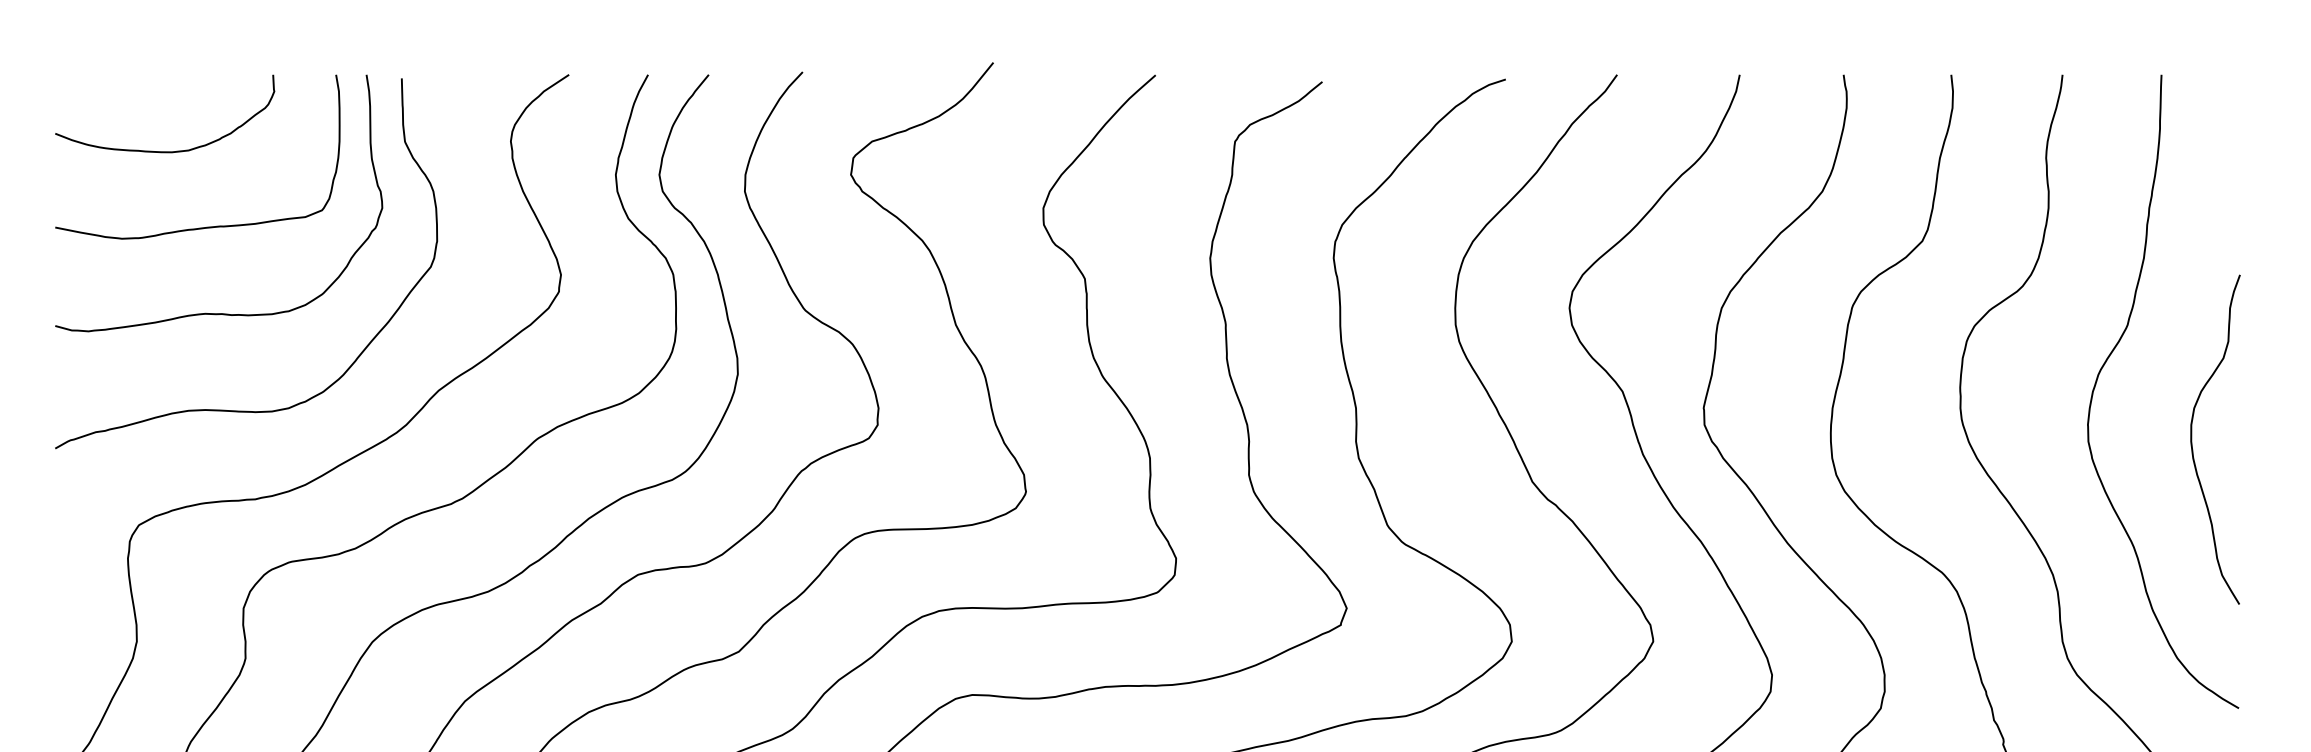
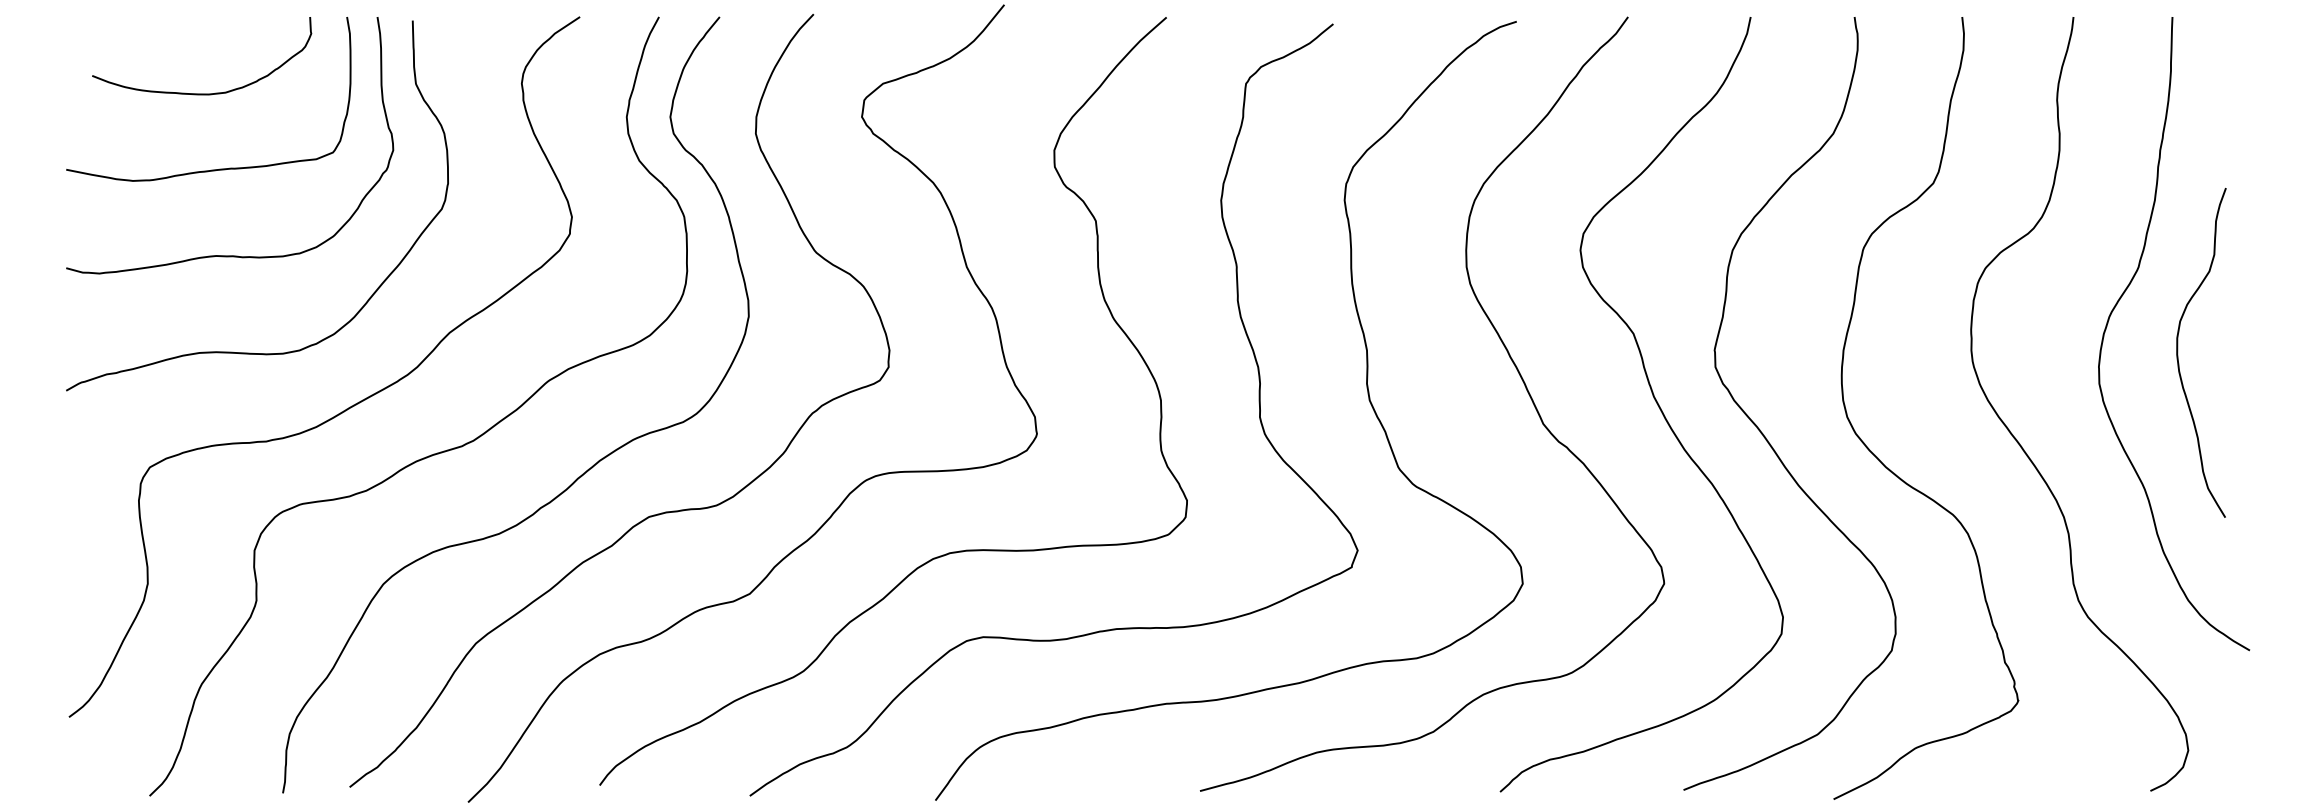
curve: (165, 151) -> (202, 93), moved
curve: (2192, 439) -> (2178, 352), moved

